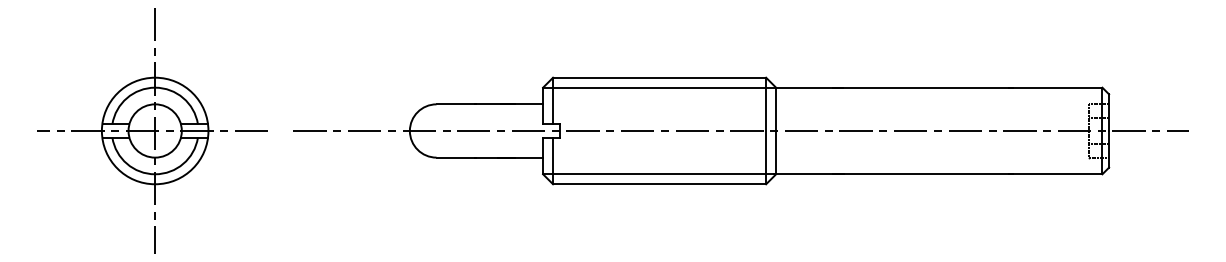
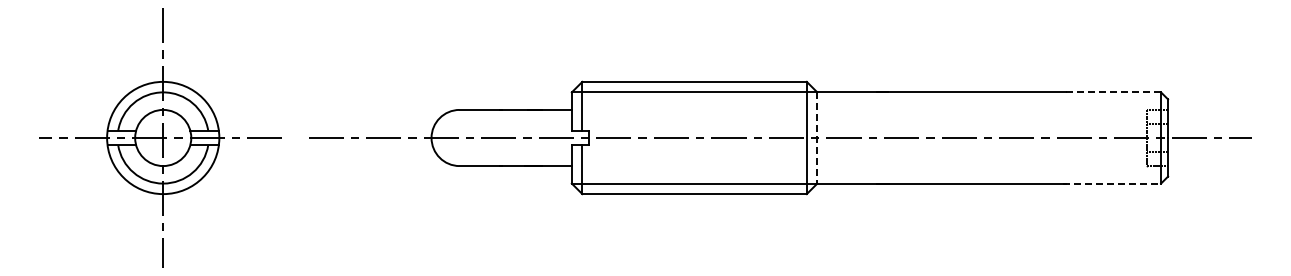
line: (1055, 87) -> (1111, 92), solid -> dashed
line: (776, 131) -> (817, 138), solid -> dashed
line: (1056, 174) -> (1112, 183), solid -> dashed

